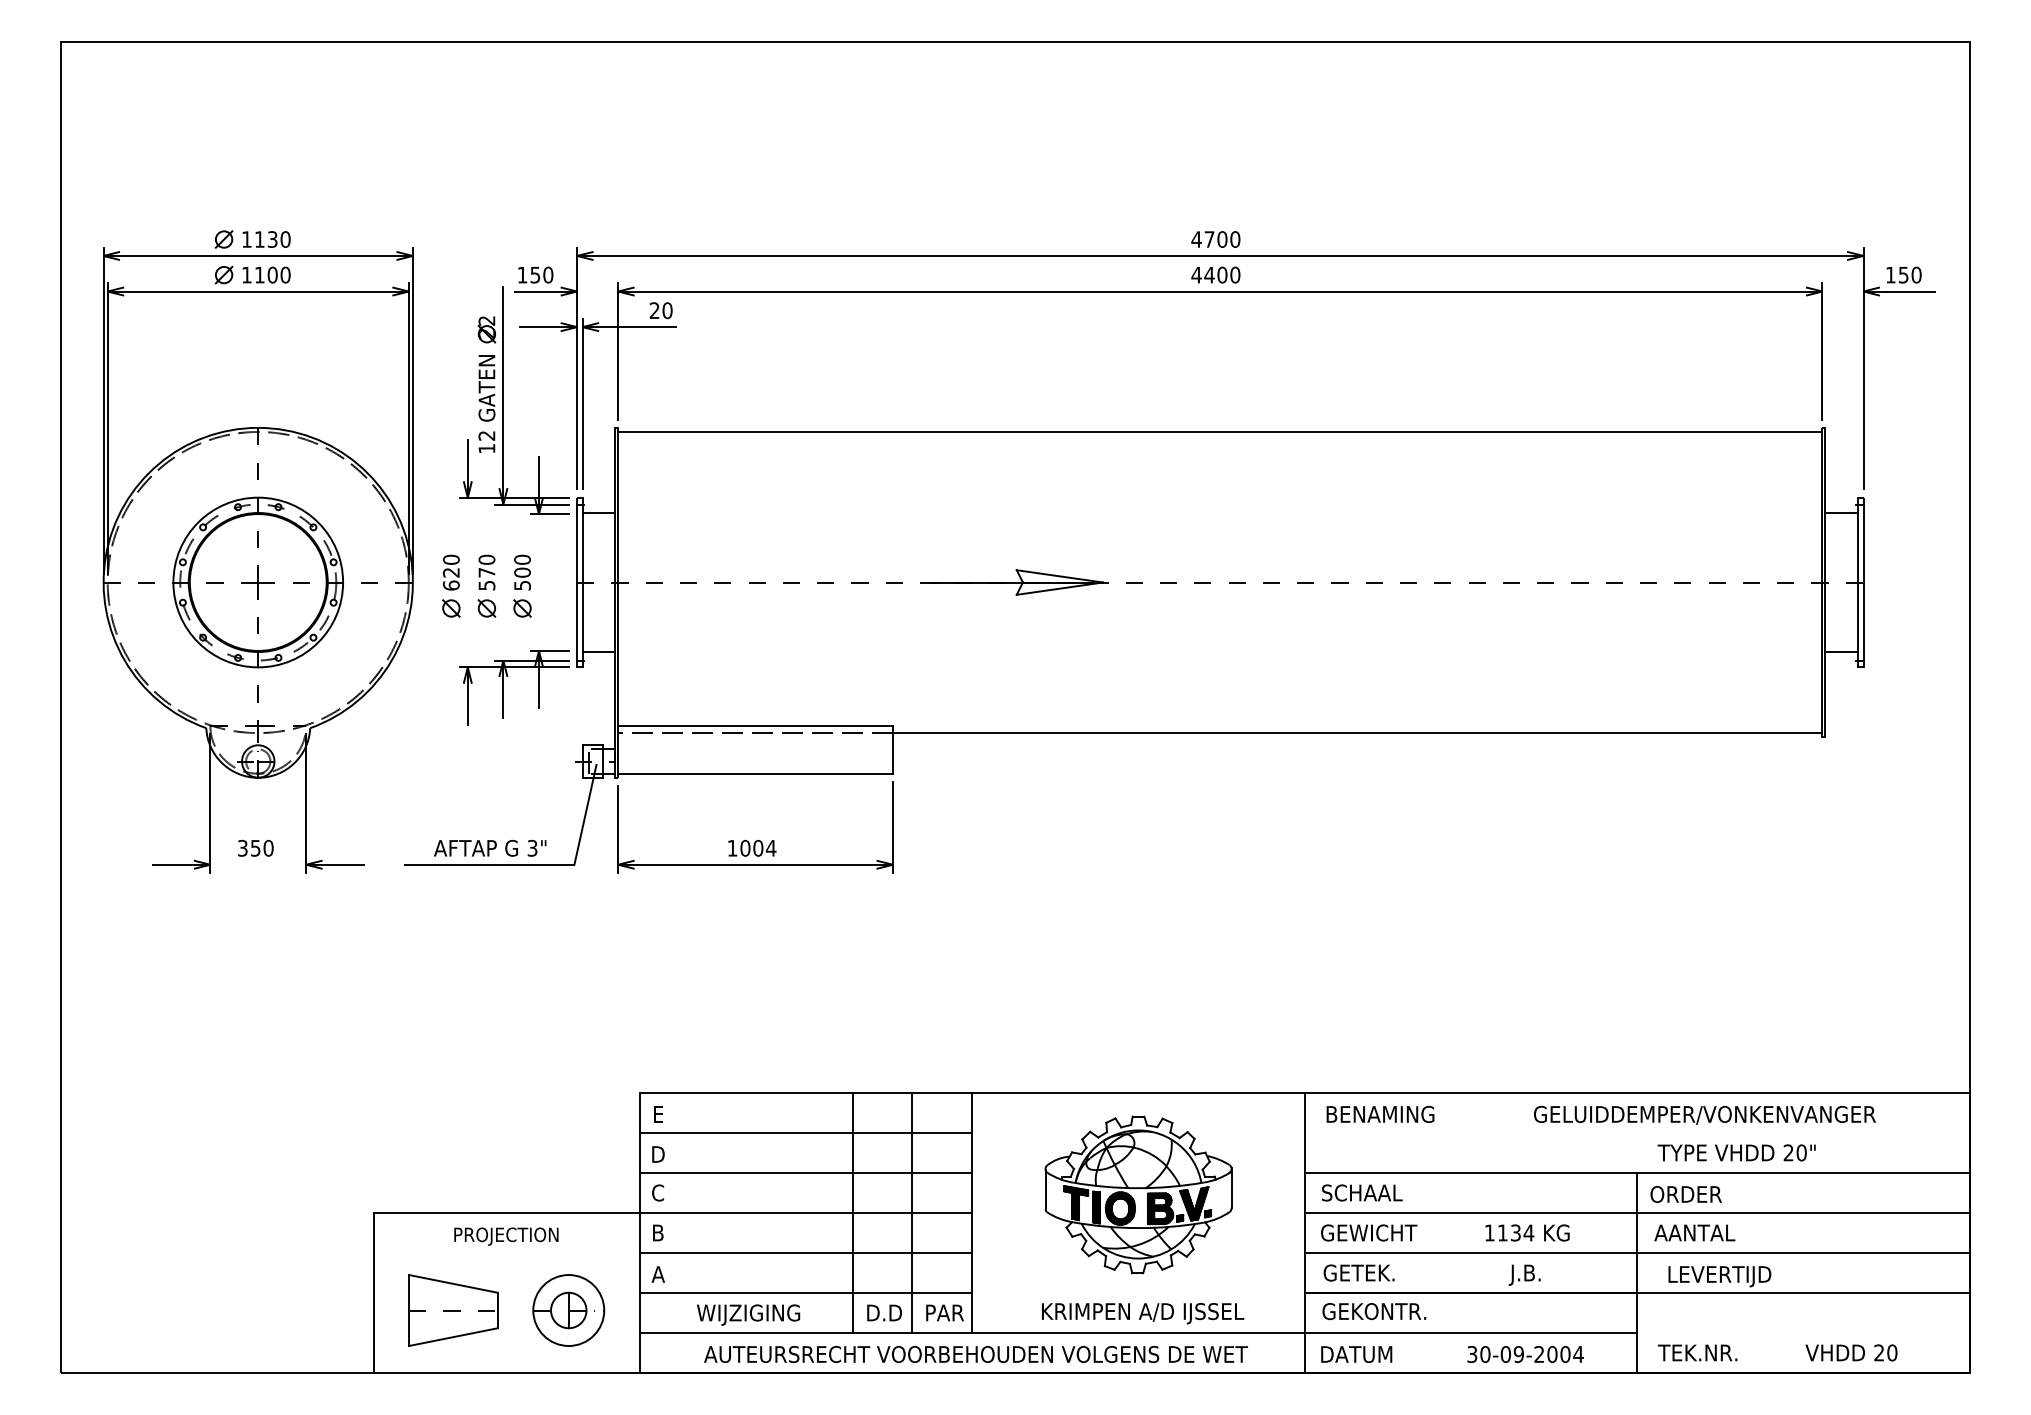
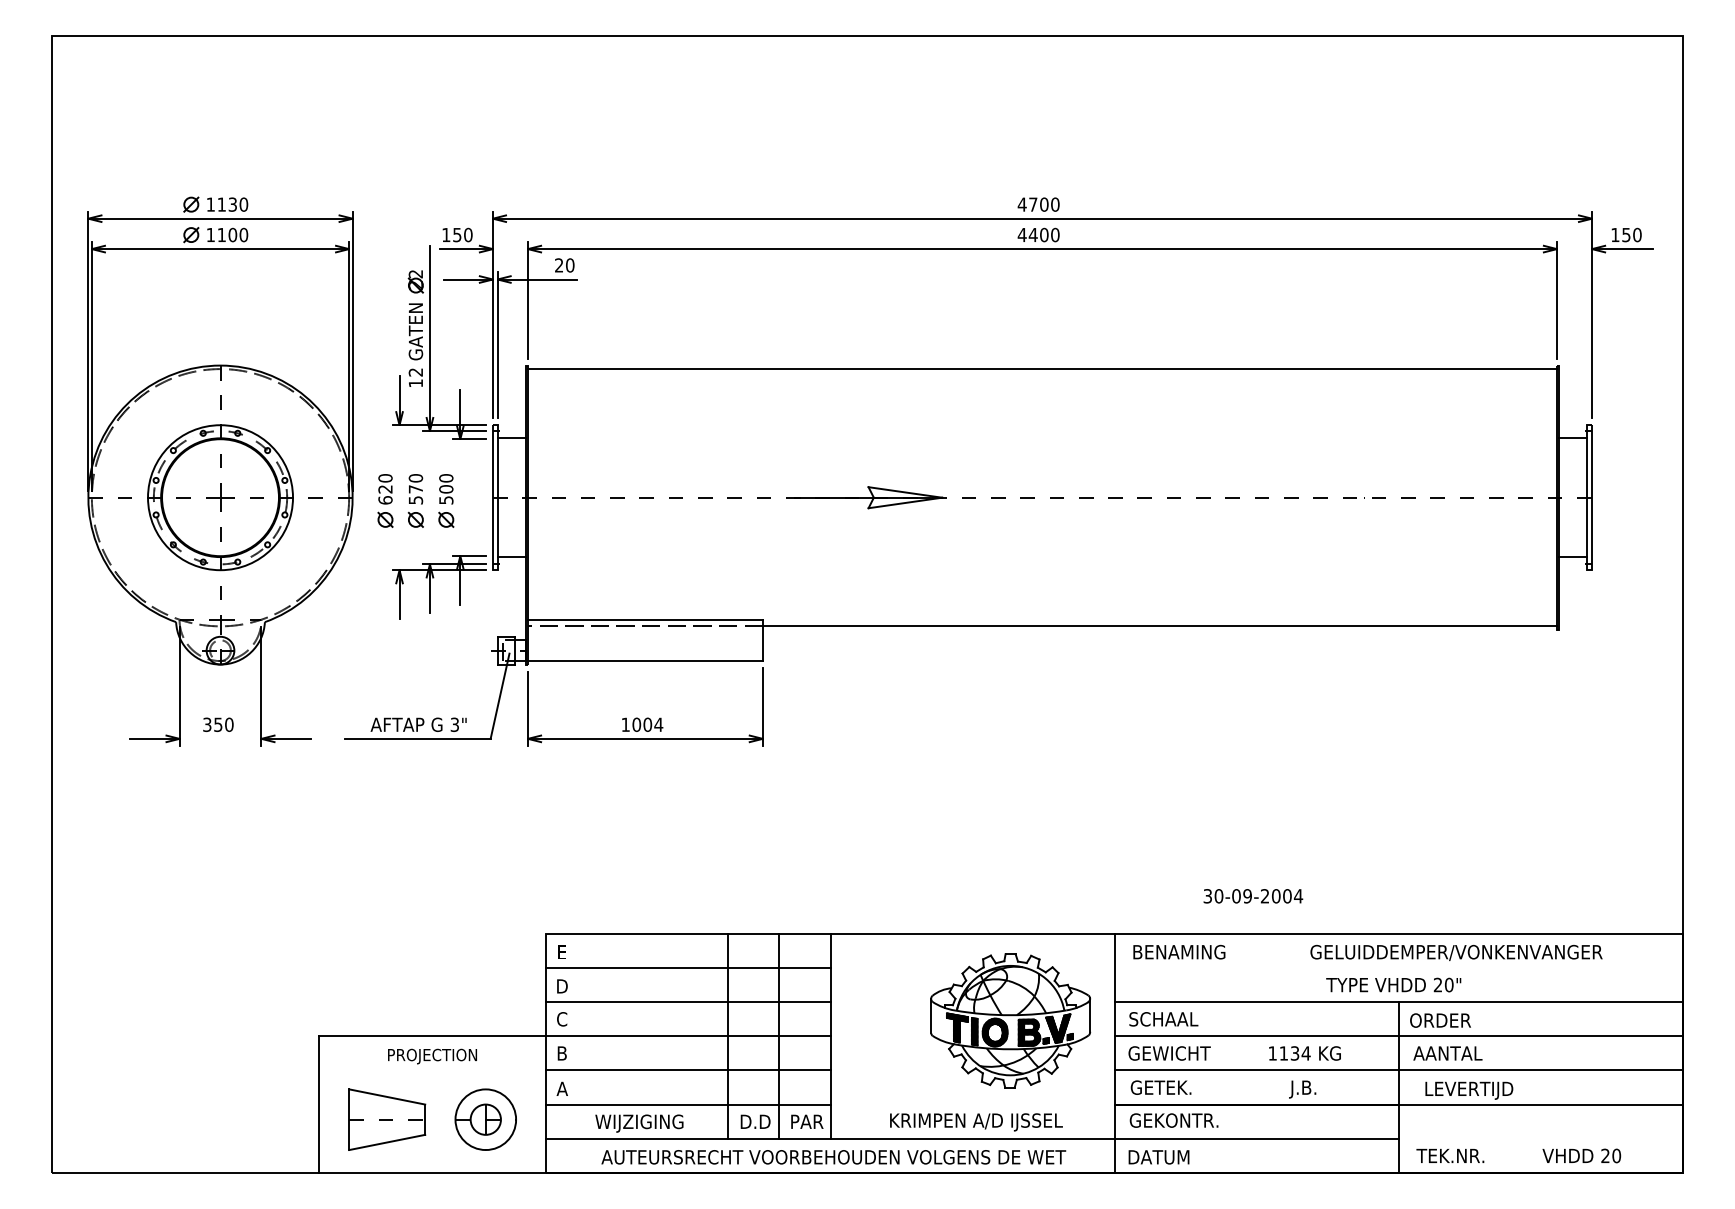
text: (1736, 1152) -> (1393, 984), moved
part: (1138, 1194) -> (1010, 1020), moved
text: (1525, 1354) -> (1253, 896), moved

